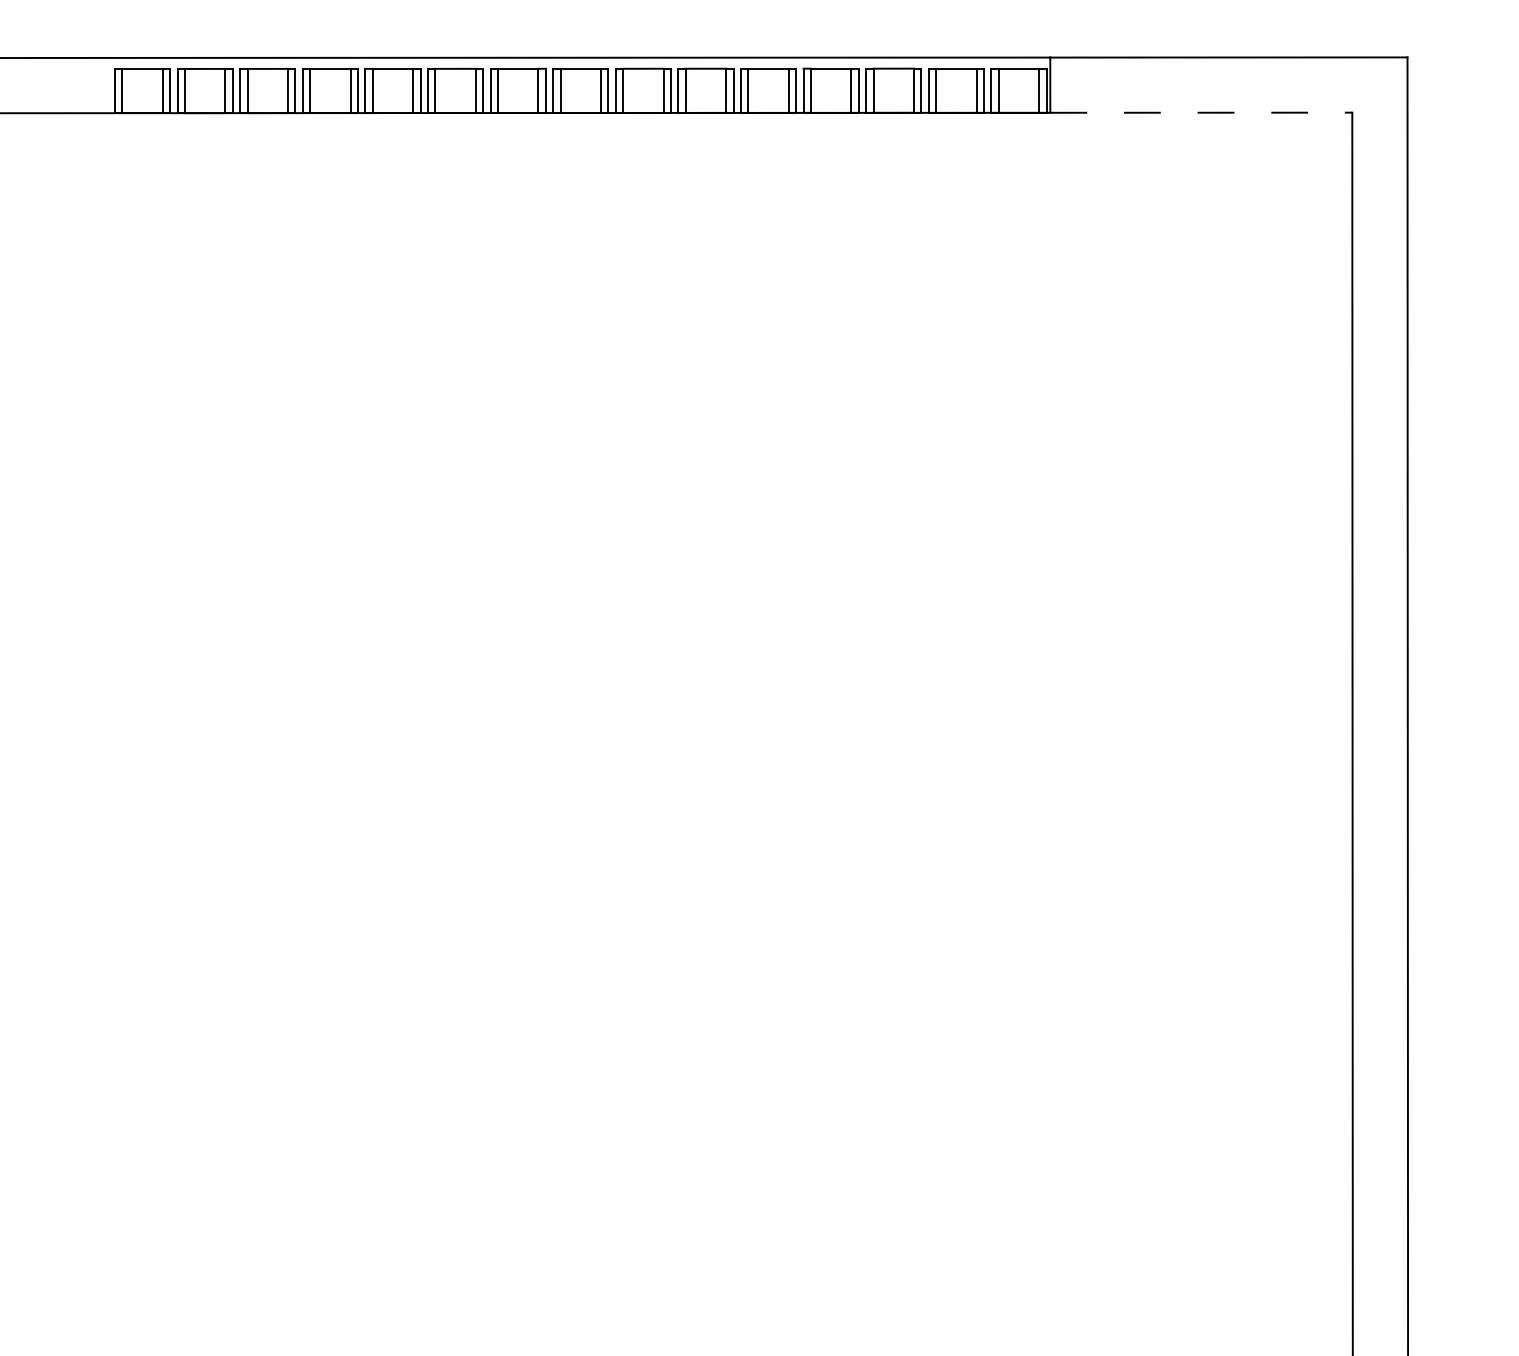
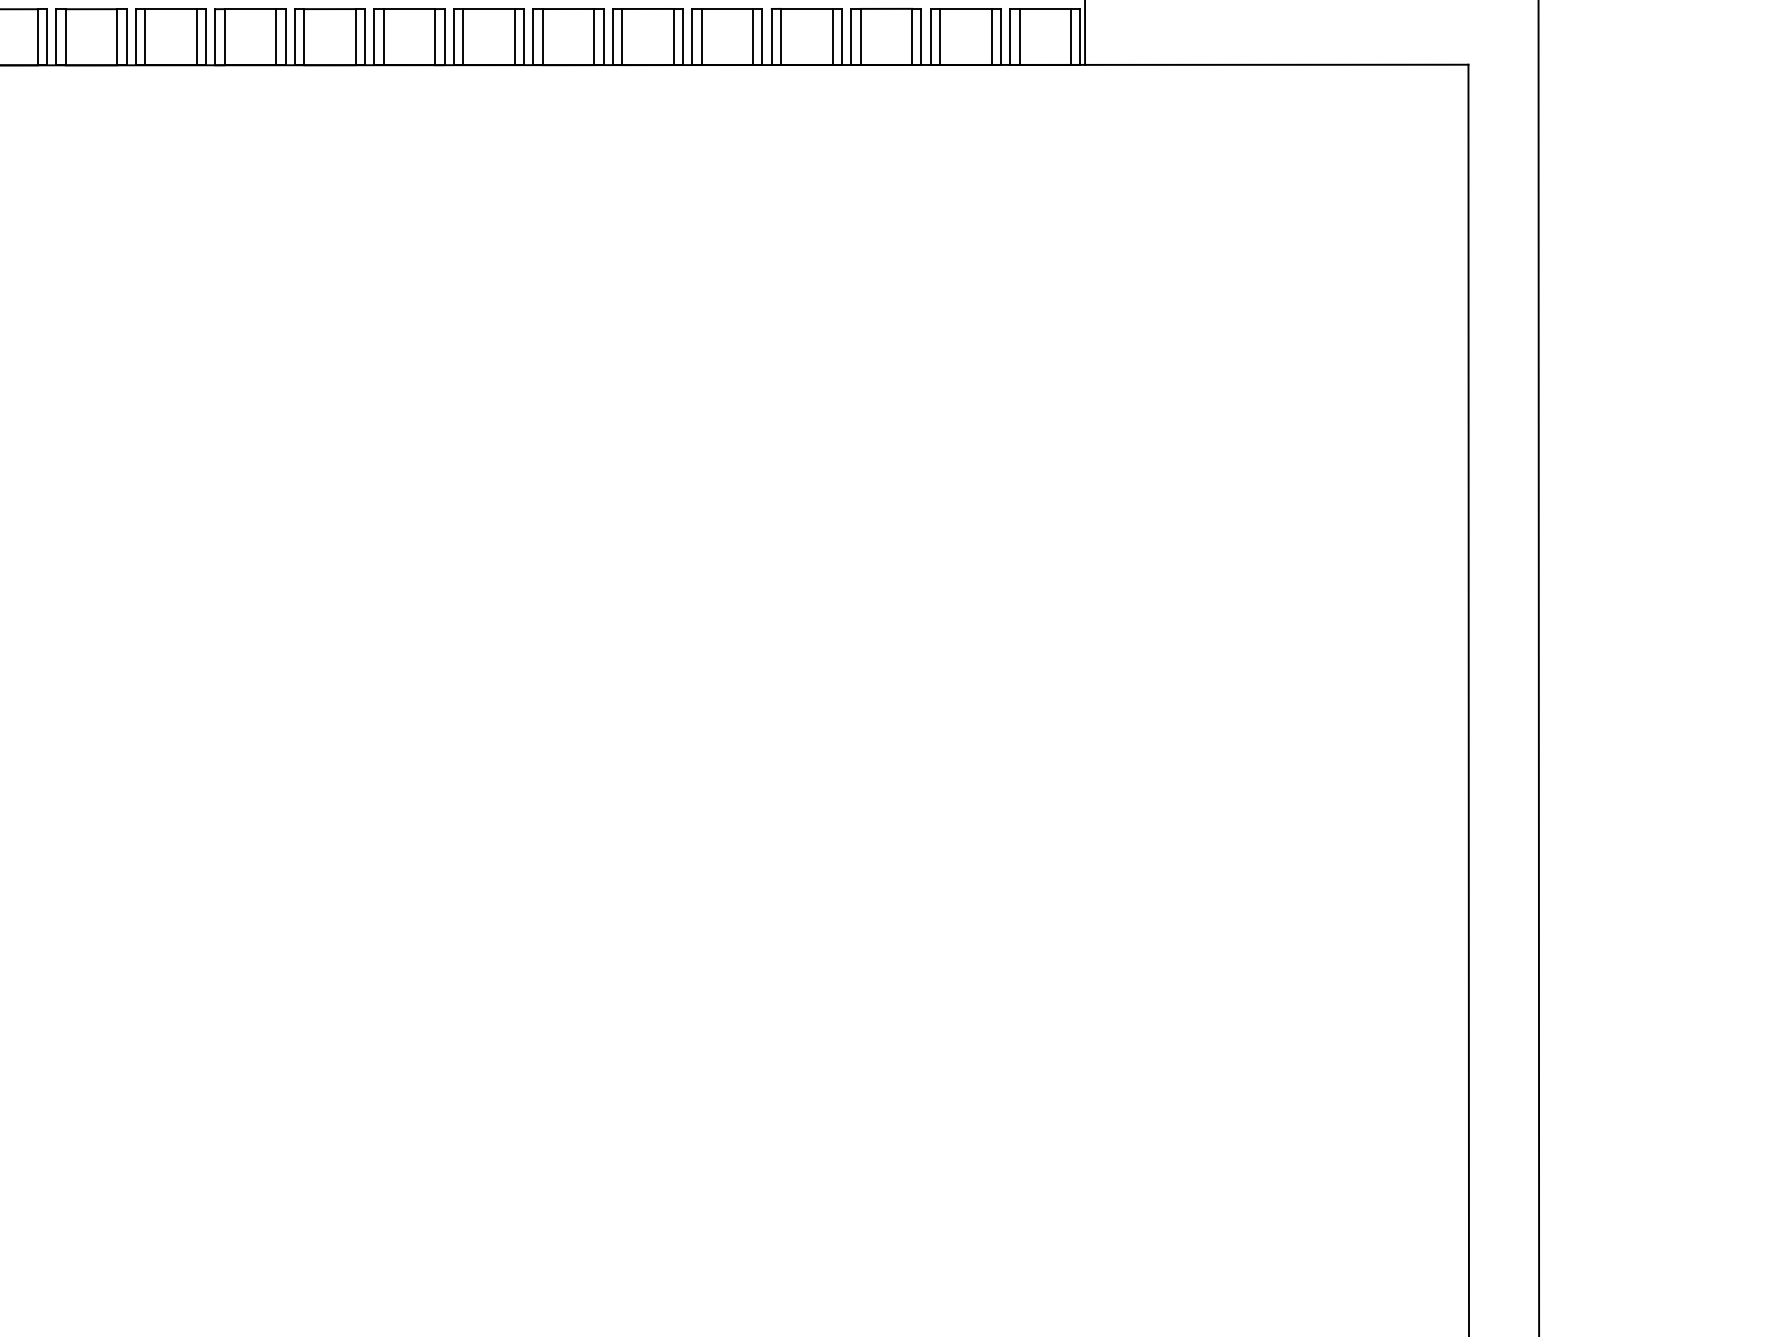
line: (1201, 112) -> (1277, 64), dashed -> solid

